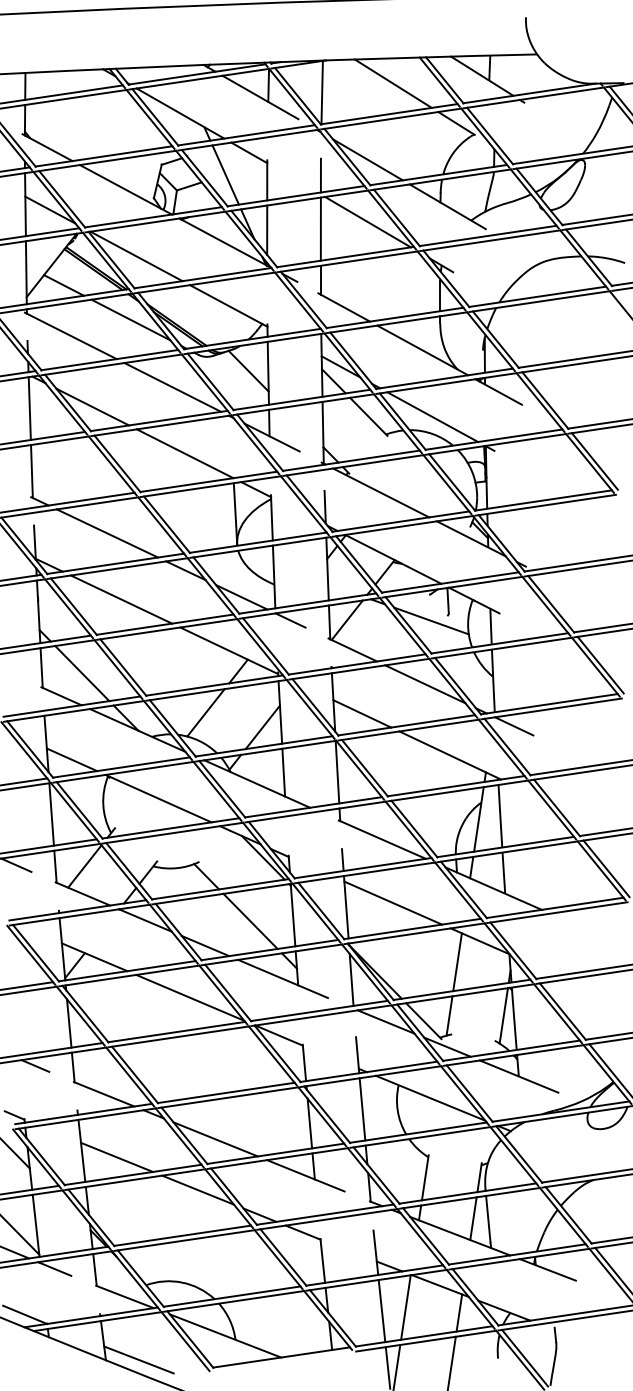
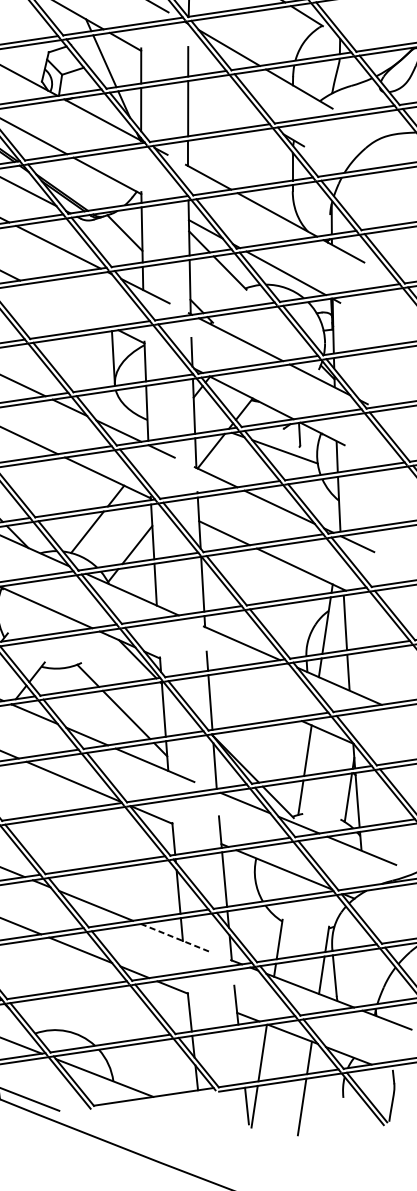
line: (367, 221) -> (229, 101), removed
line: (184, 453) -> (68, 305), removed
line: (393, 902) -> (251, 698), removed
line: (305, 1175) -> (174, 937), solid -> dashed
line: (381, 1311) -> (241, 1056), removed

